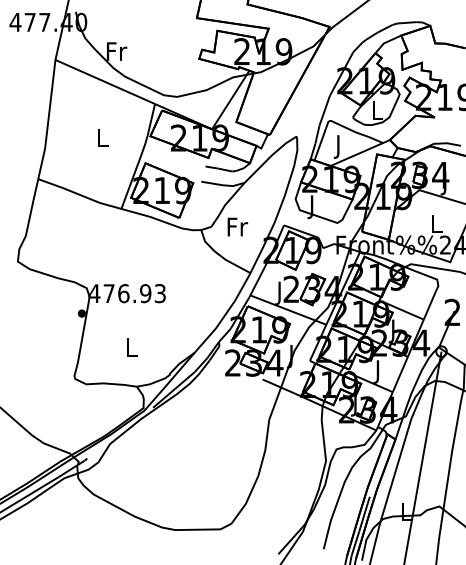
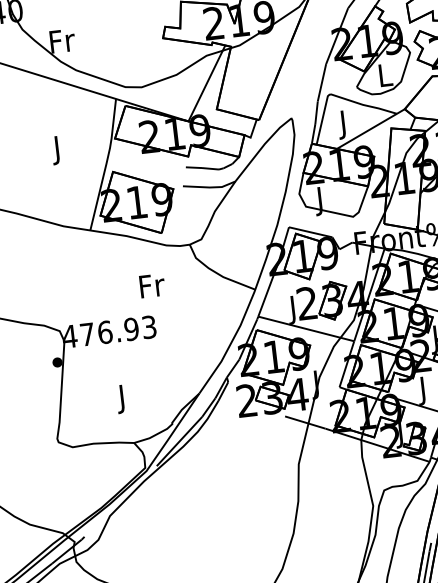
text: (102, 140) -> (57, 150), L -> J
text: (237, 226) -> (151, 285), moved
text: (131, 349) -> (122, 398), L -> J

